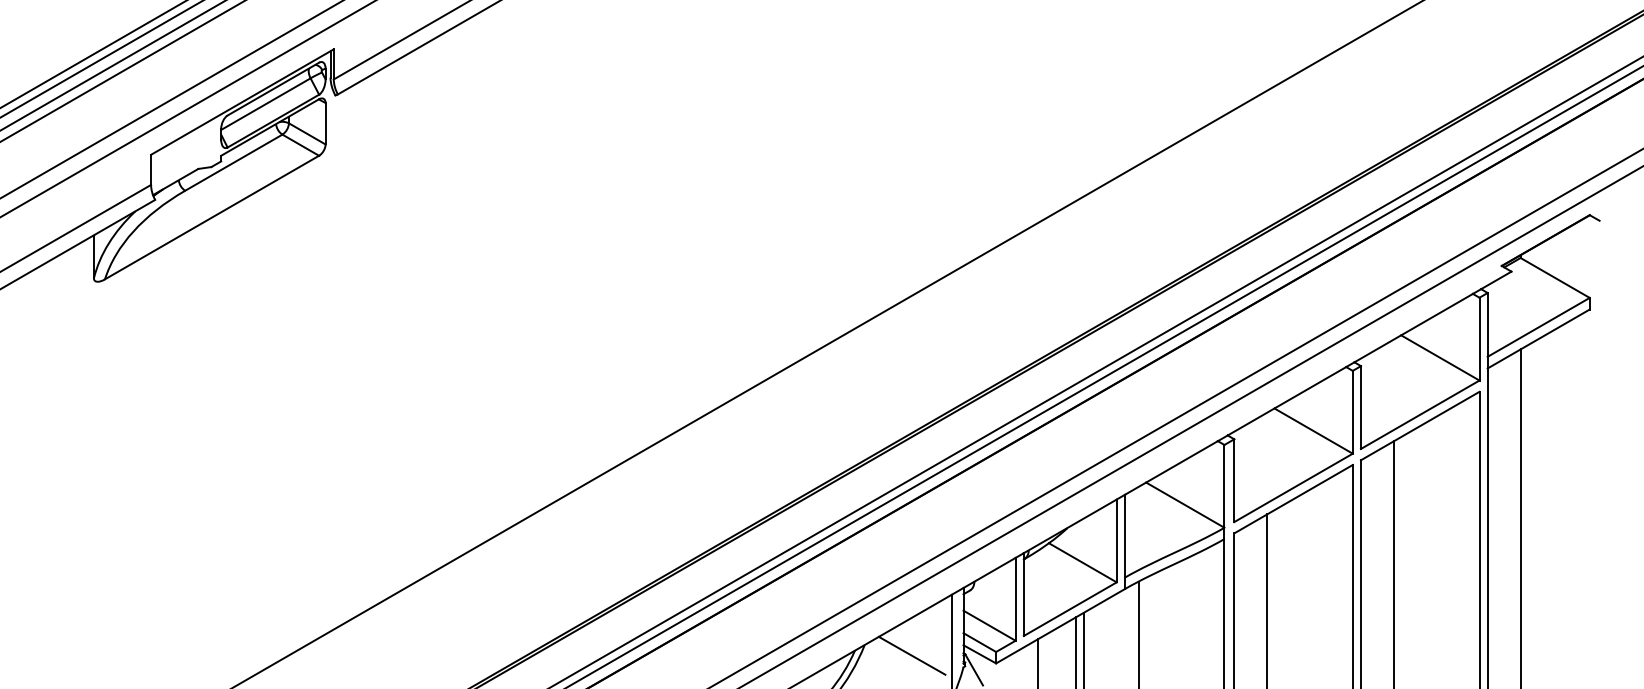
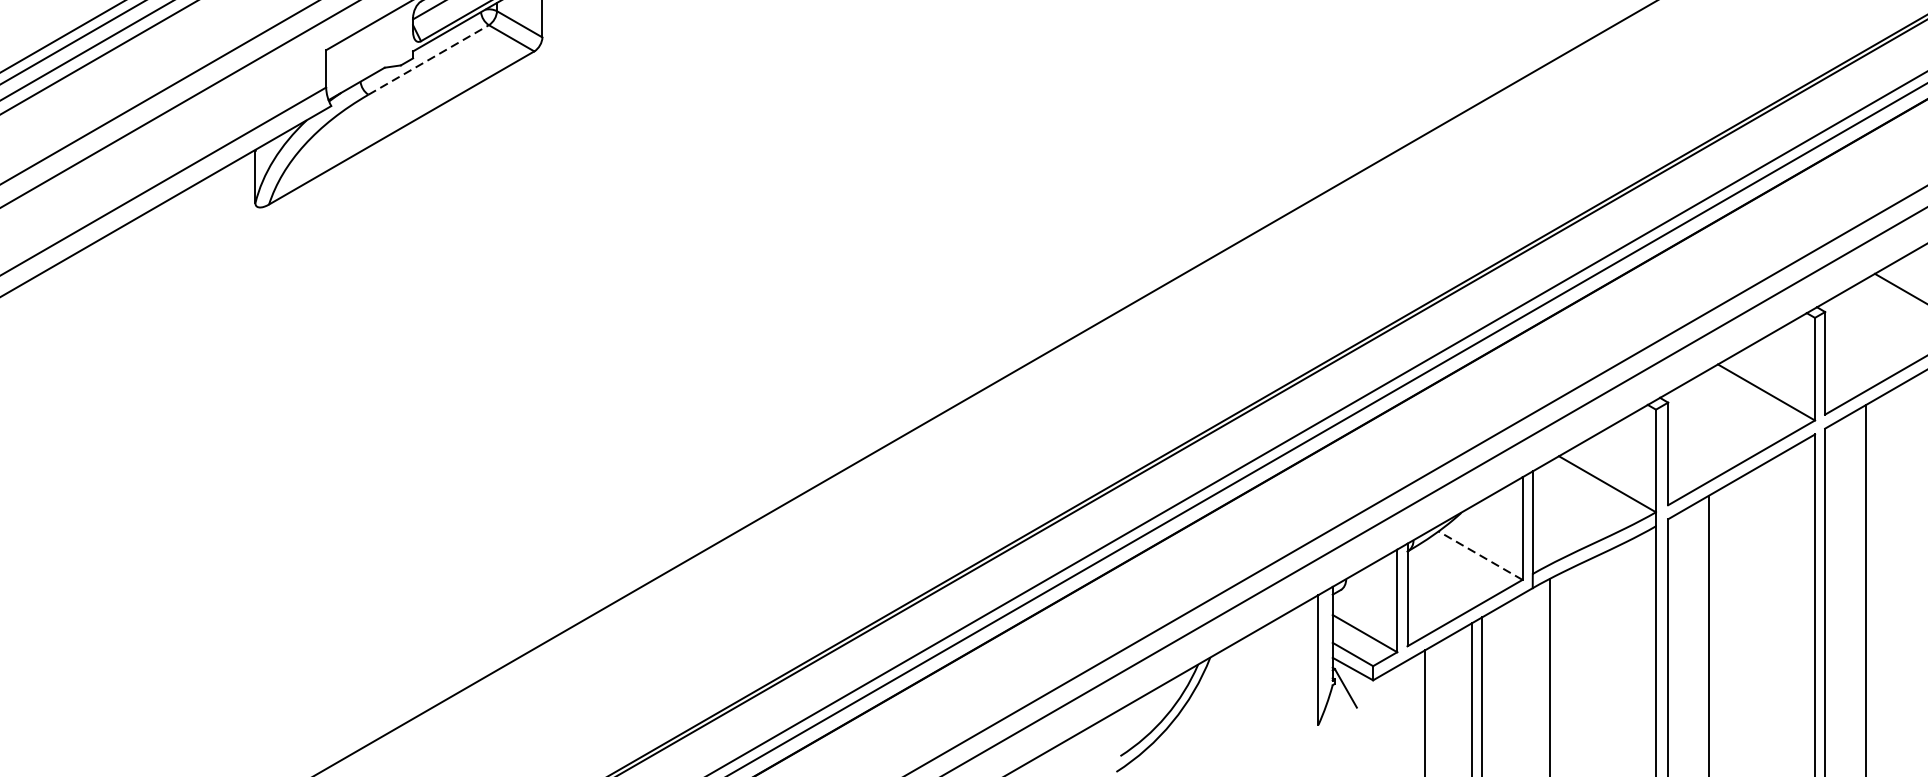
line: (234, 162) -> (429, 59), solid -> dashed
line: (1082, 562) -> (1480, 555), solid -> dashed
line: (911, 655) -> (1268, 670), removed

